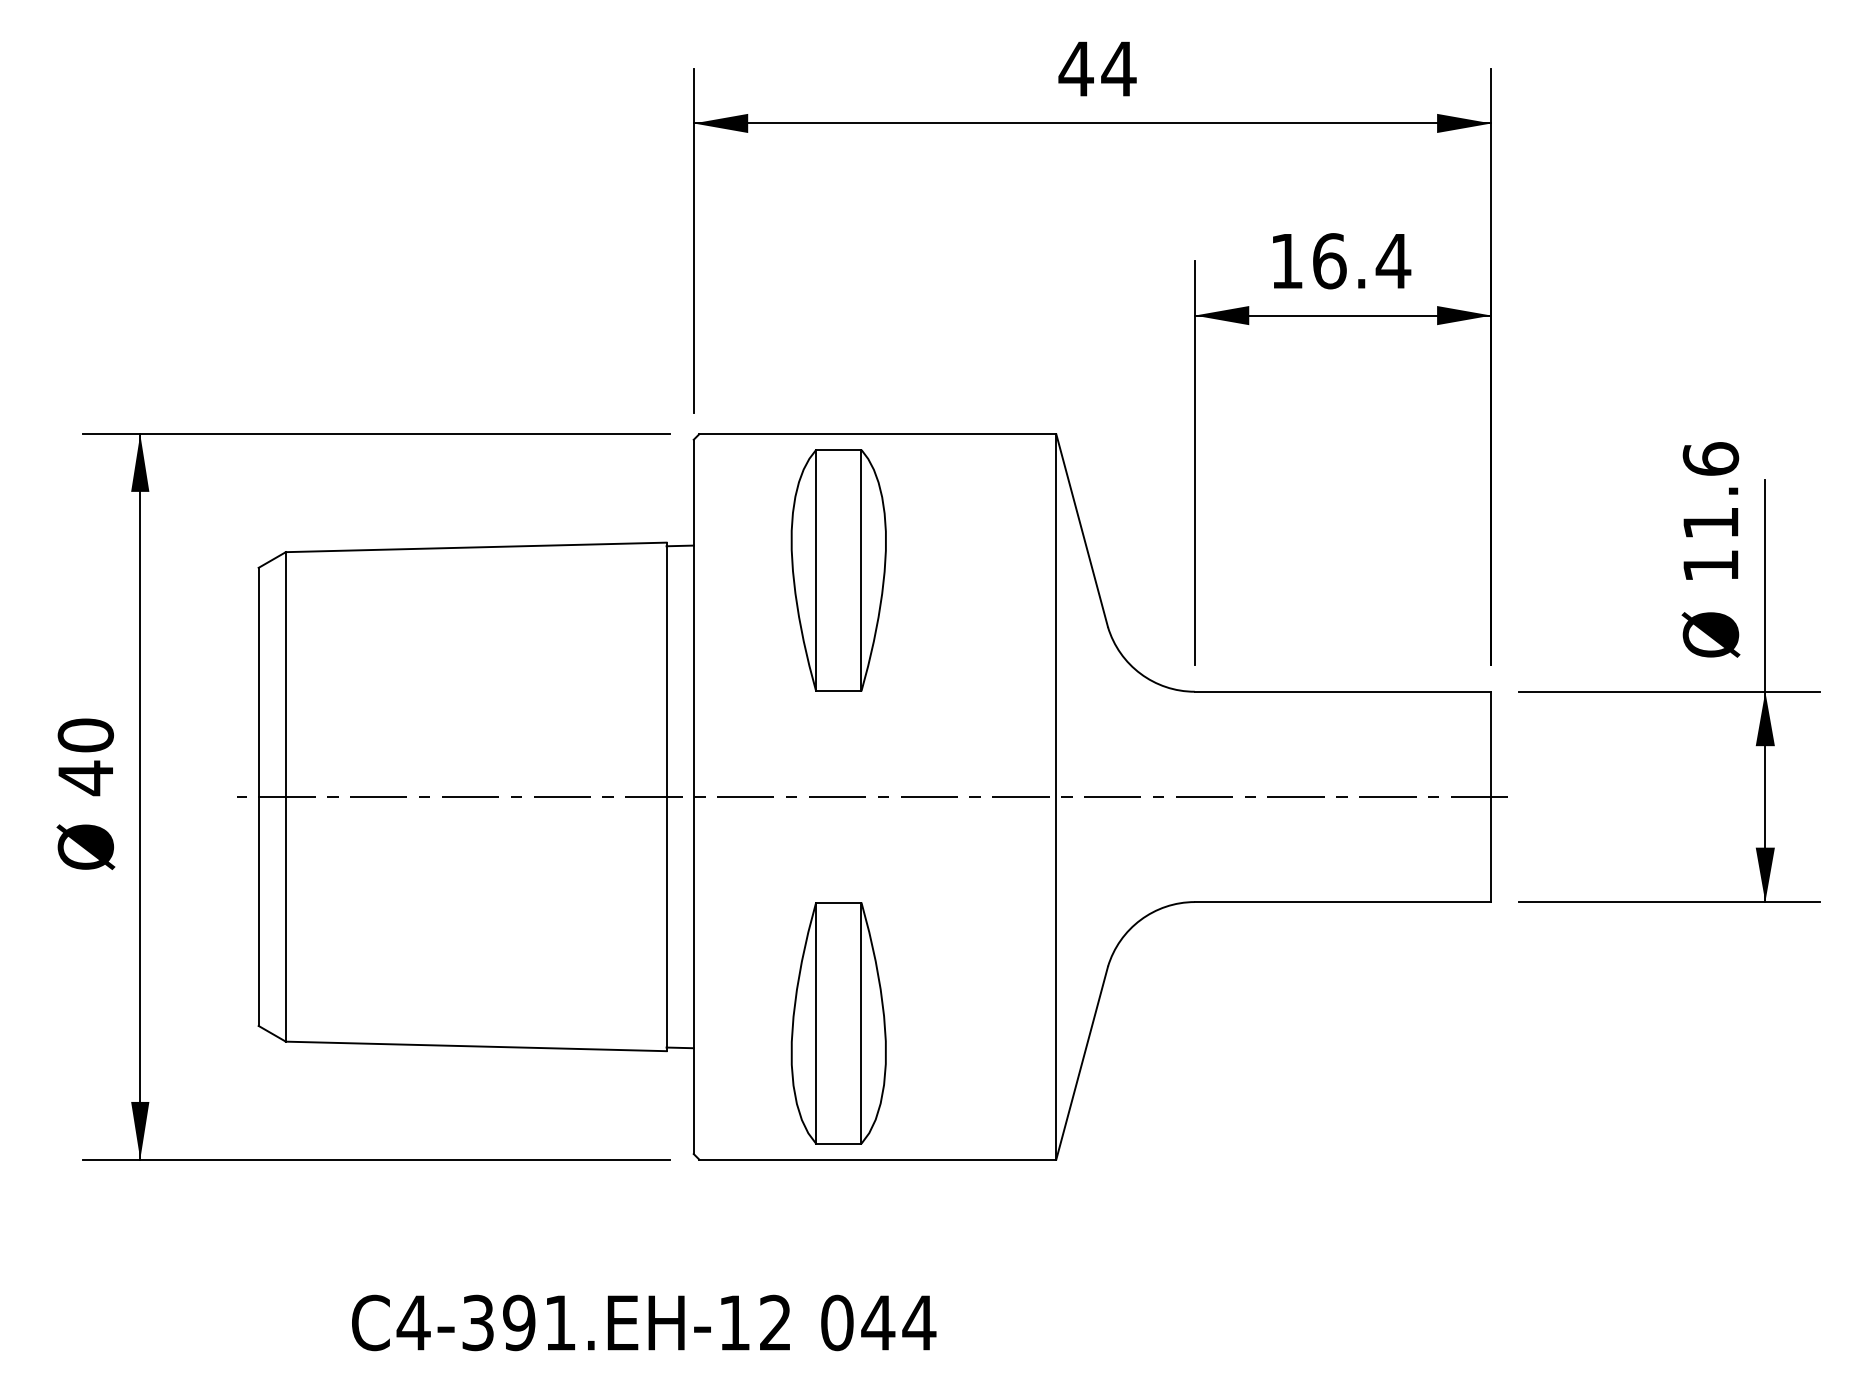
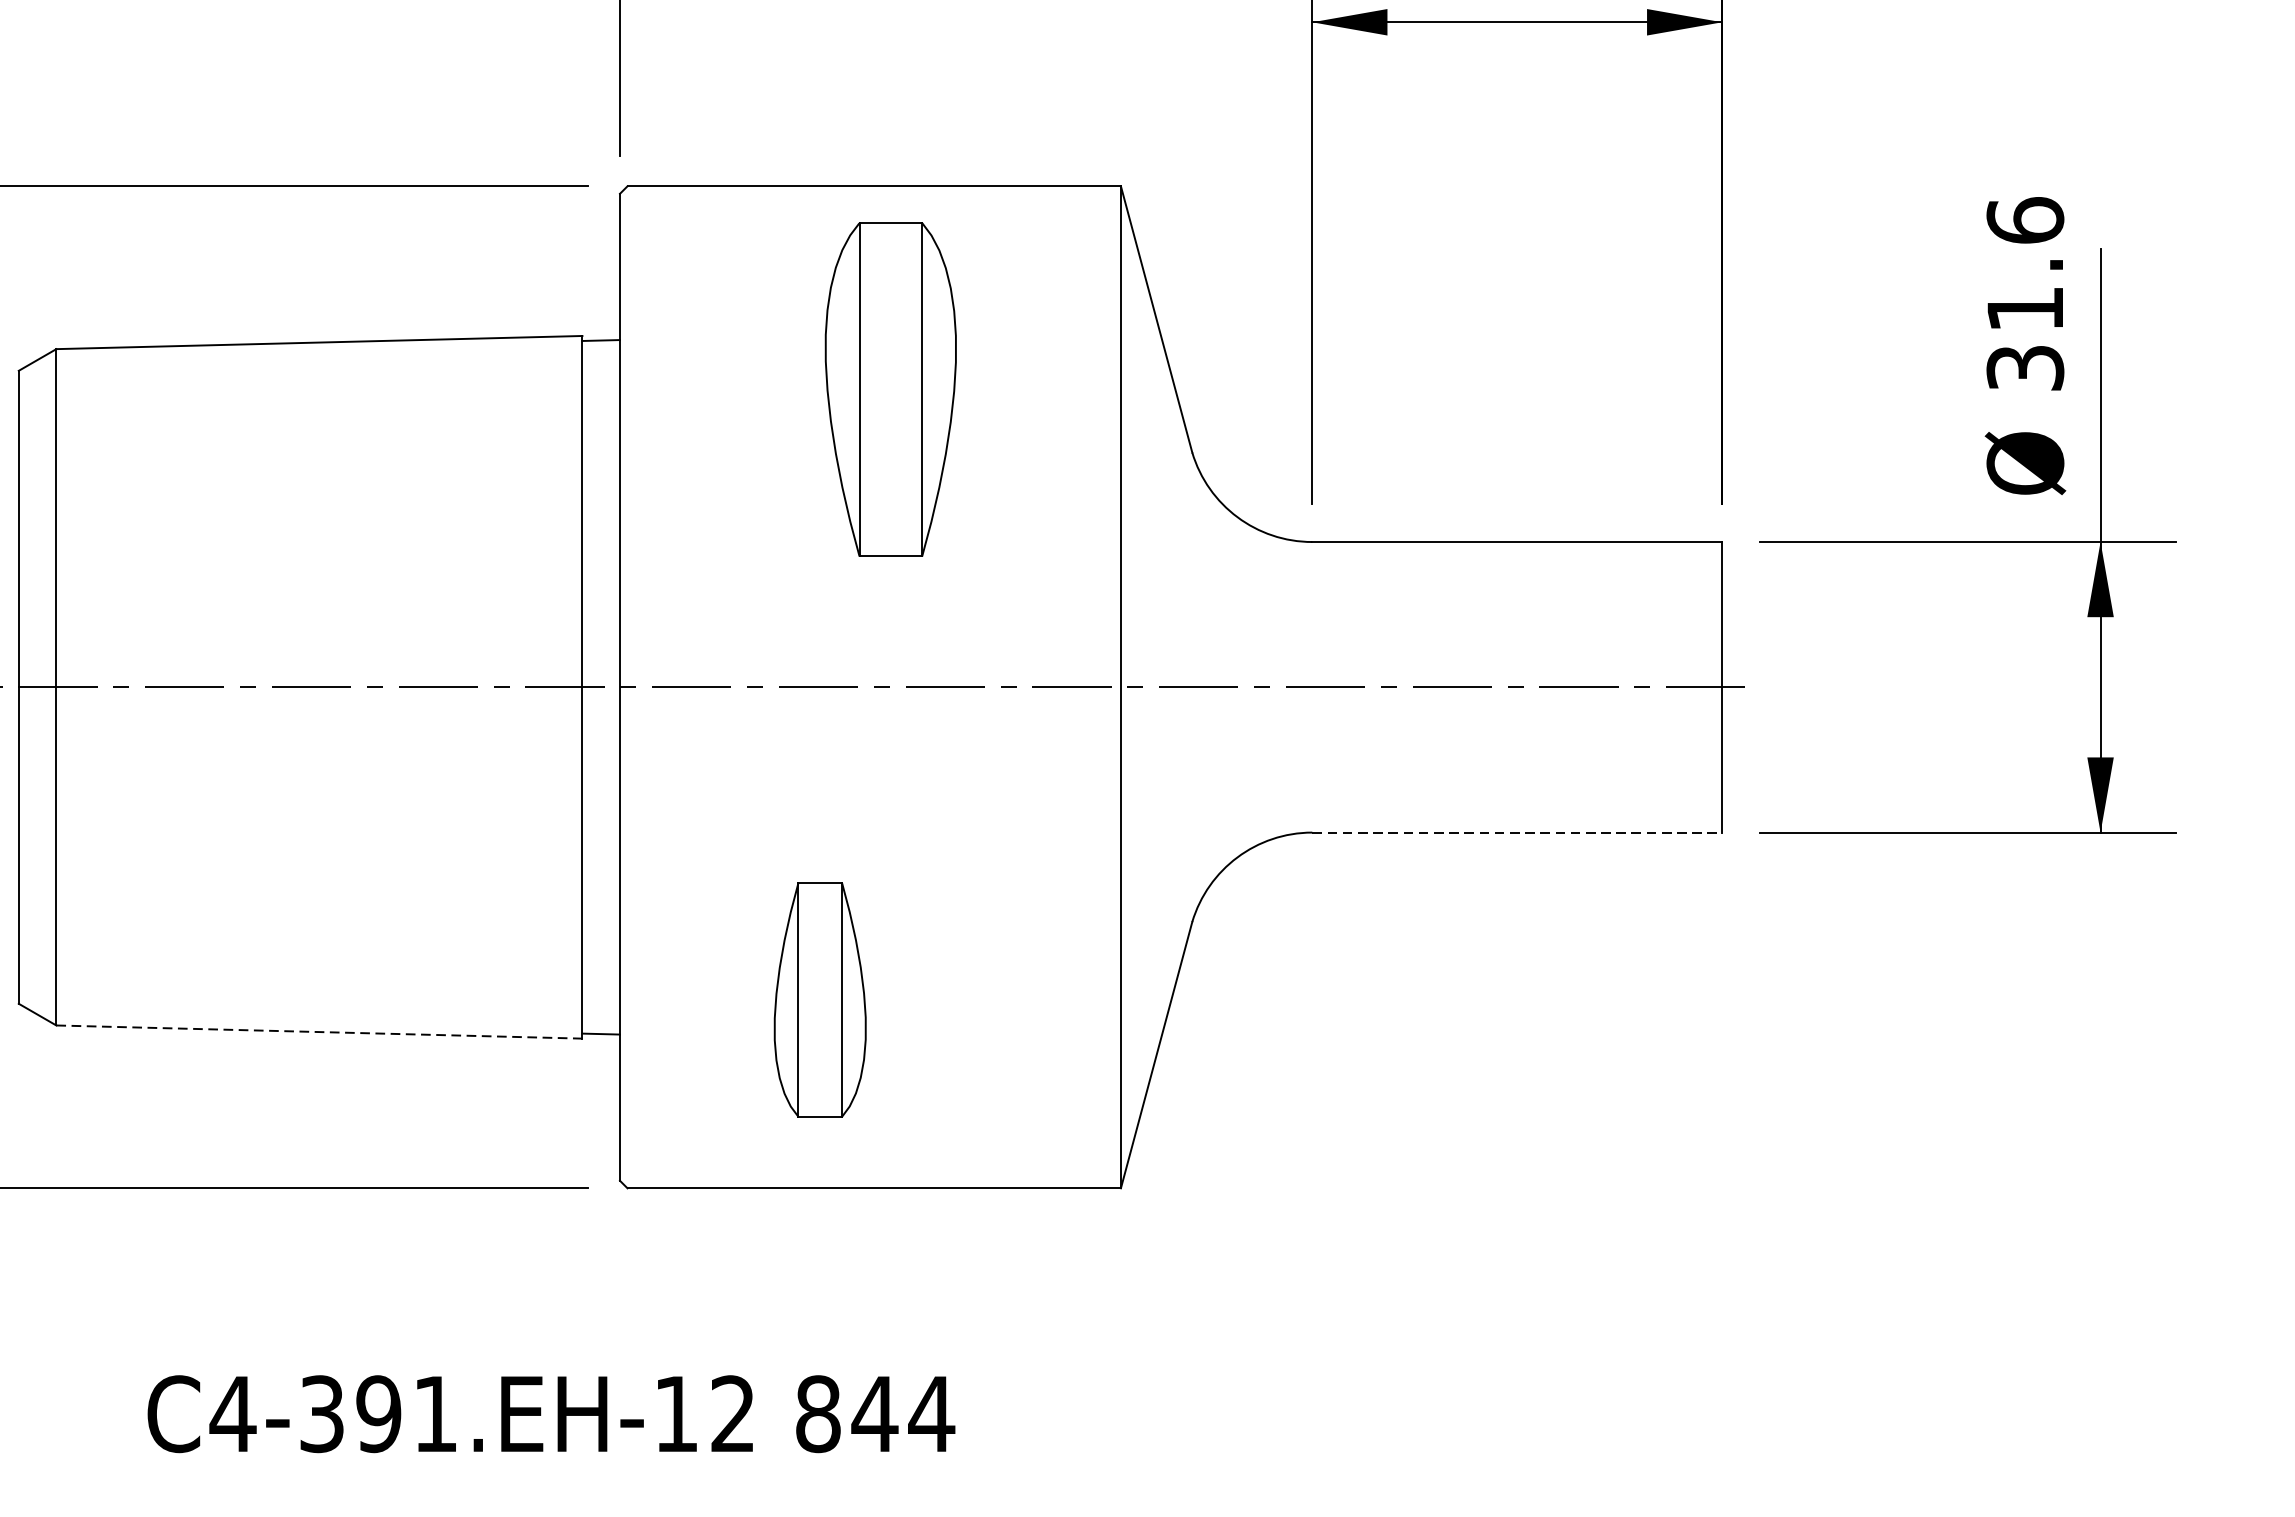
text: (1710, 565) -> (2024, 367), 11.6 -> 31.6
part: (838, 570) -> (890, 389), moved
line: (1343, 902) -> (1517, 833), solid -> dashed
part: (838, 1023) -> (819, 1000), size x0.7
line: (476, 1046) -> (319, 1032), solid -> dashed
text: (837, 1322) -> (818, 1413), 044 -> 844

